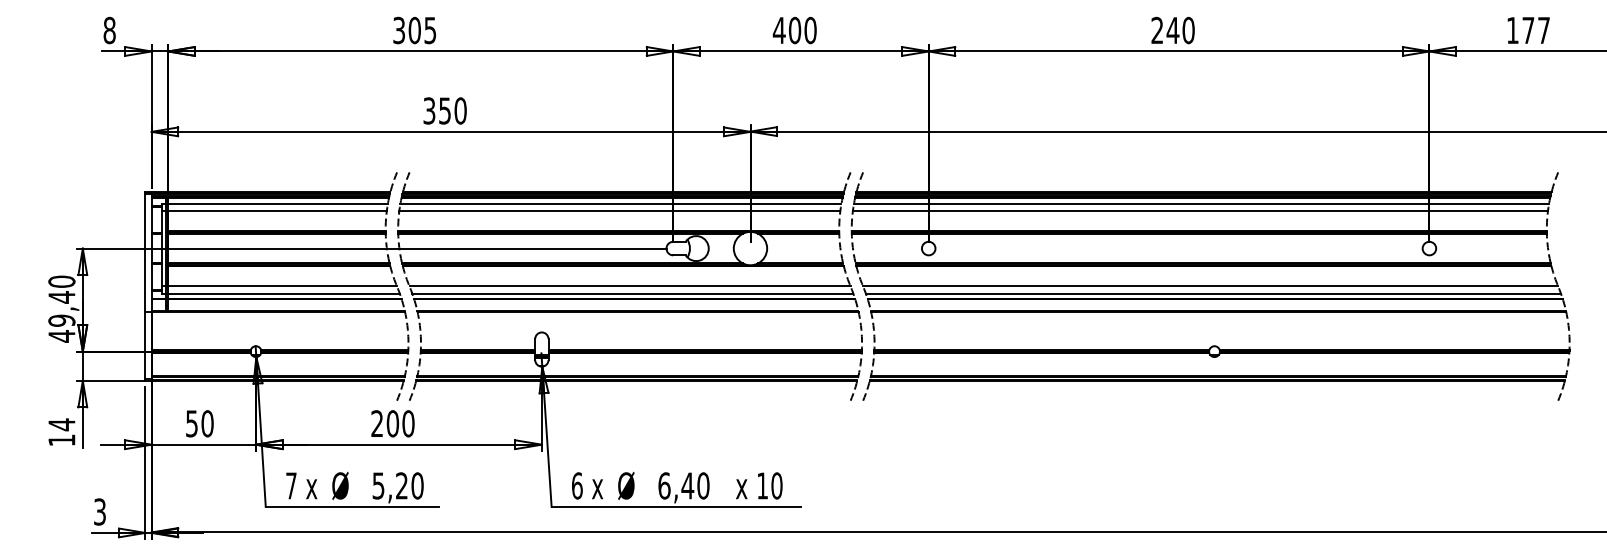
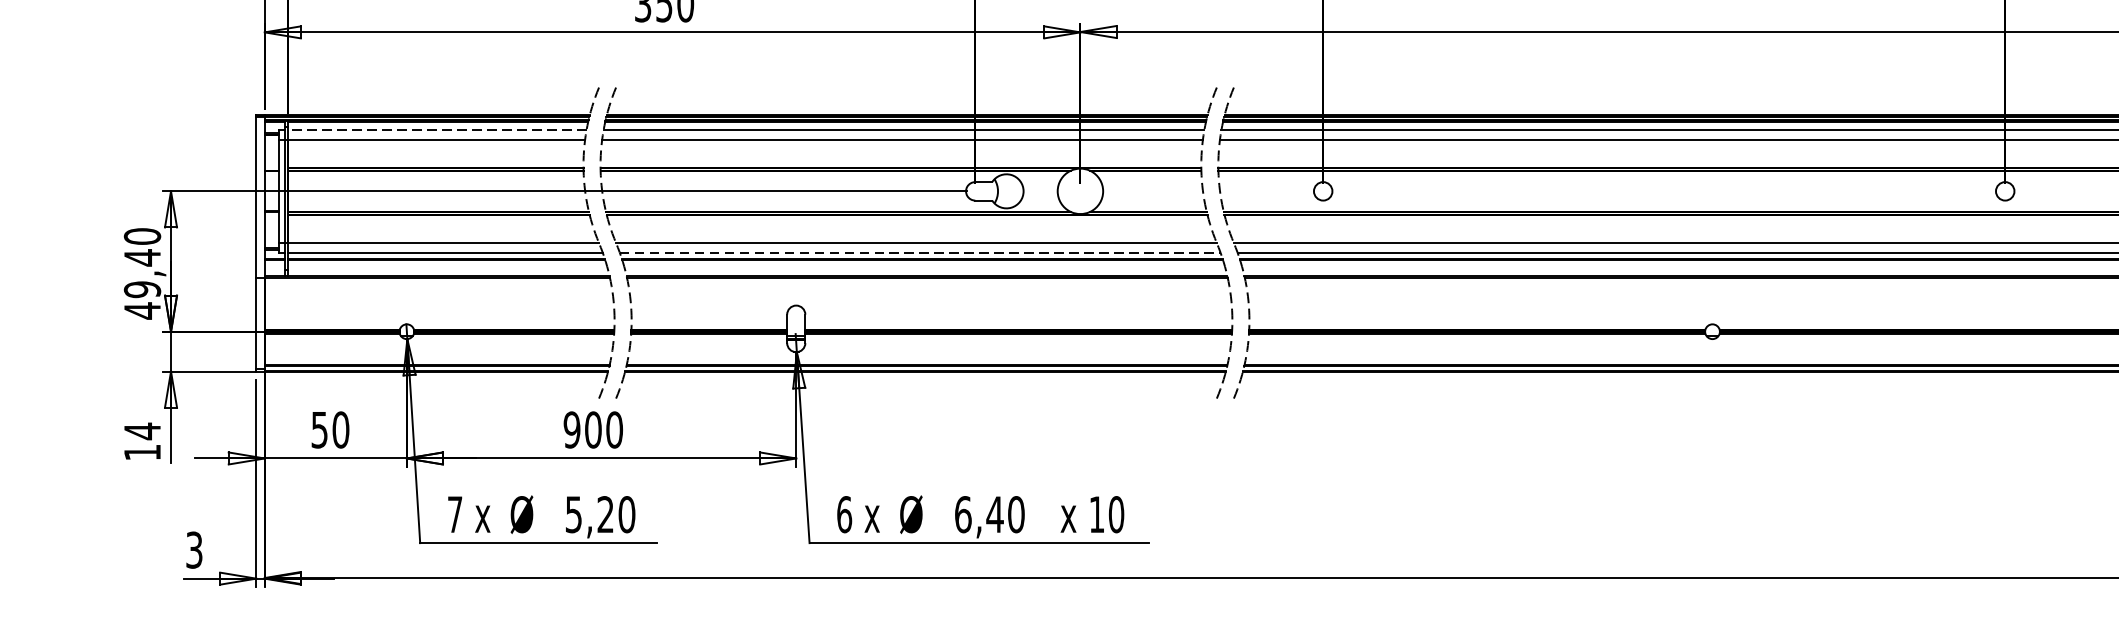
line: (278, 203) -> (437, 129), solid -> dashed
line: (632, 293) -> (919, 252), solid -> dashed
text: (377, 423) -> (572, 429), 200 -> 900

